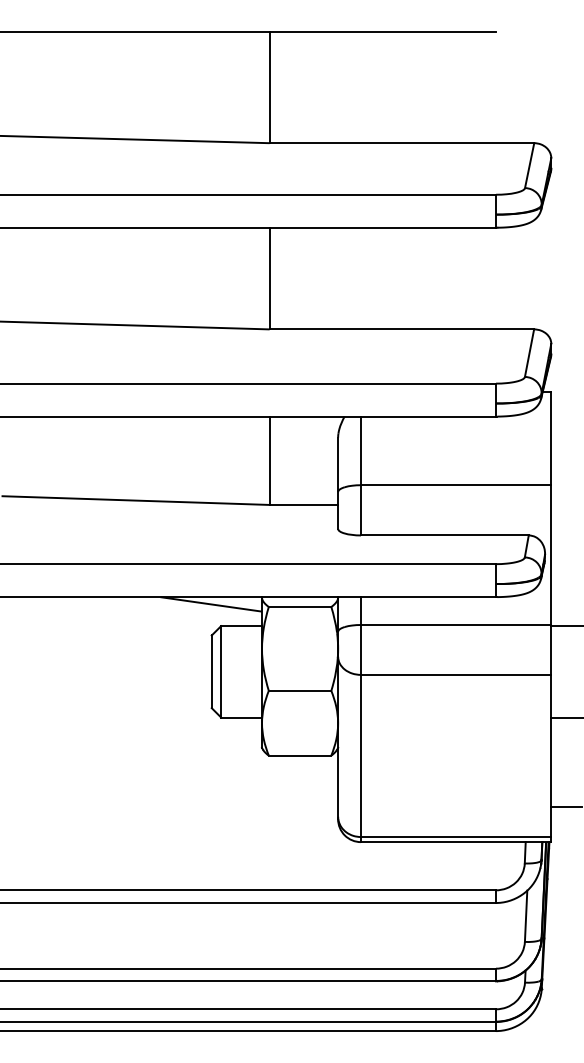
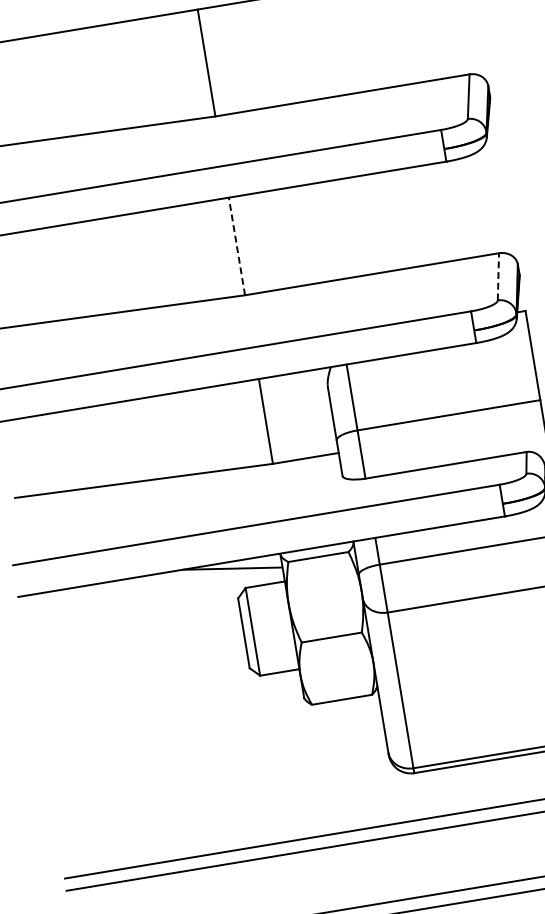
line: (269, 278) -> (236, 246), solid -> dashed
line: (529, 352) -> (498, 276), solid -> dashed

